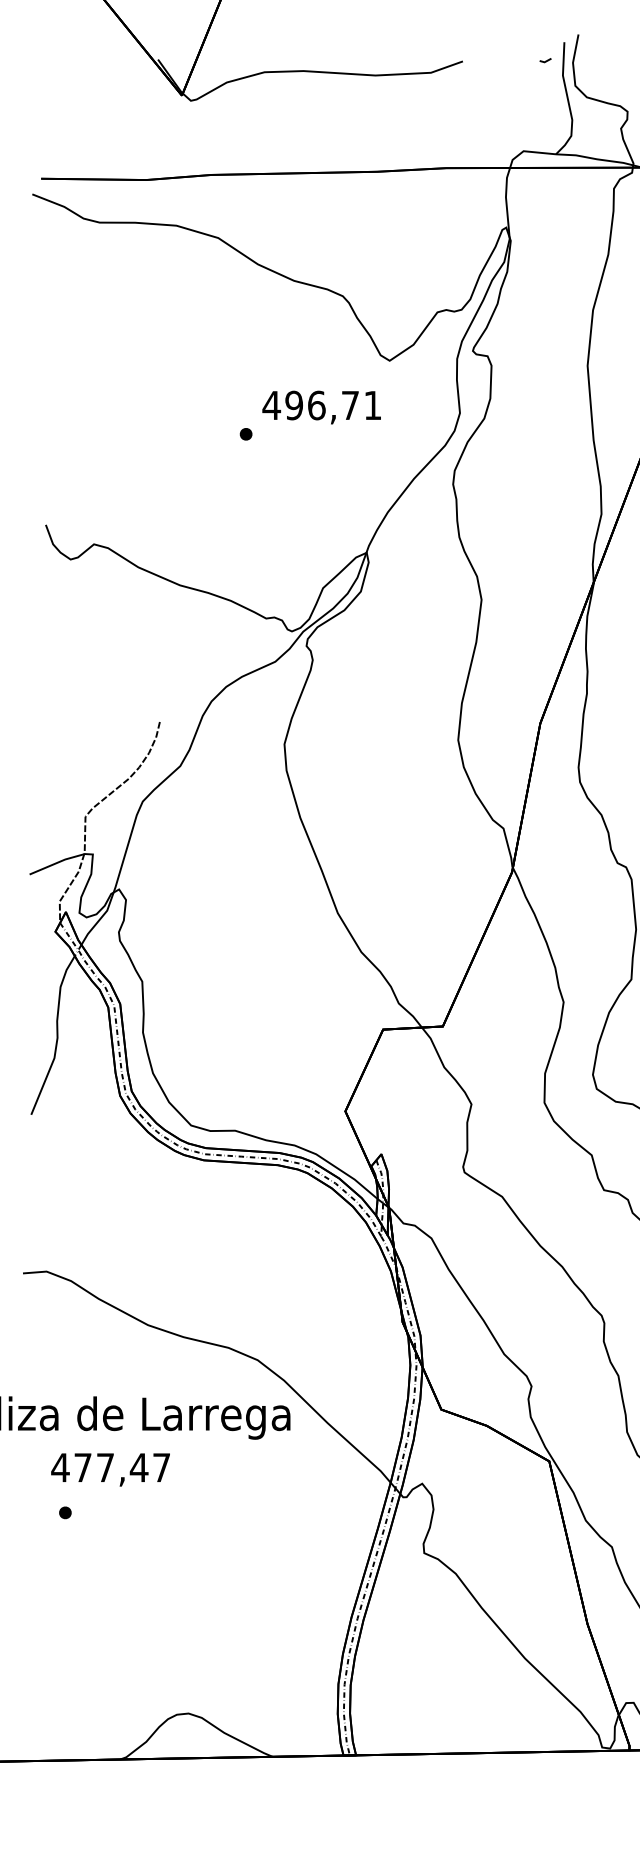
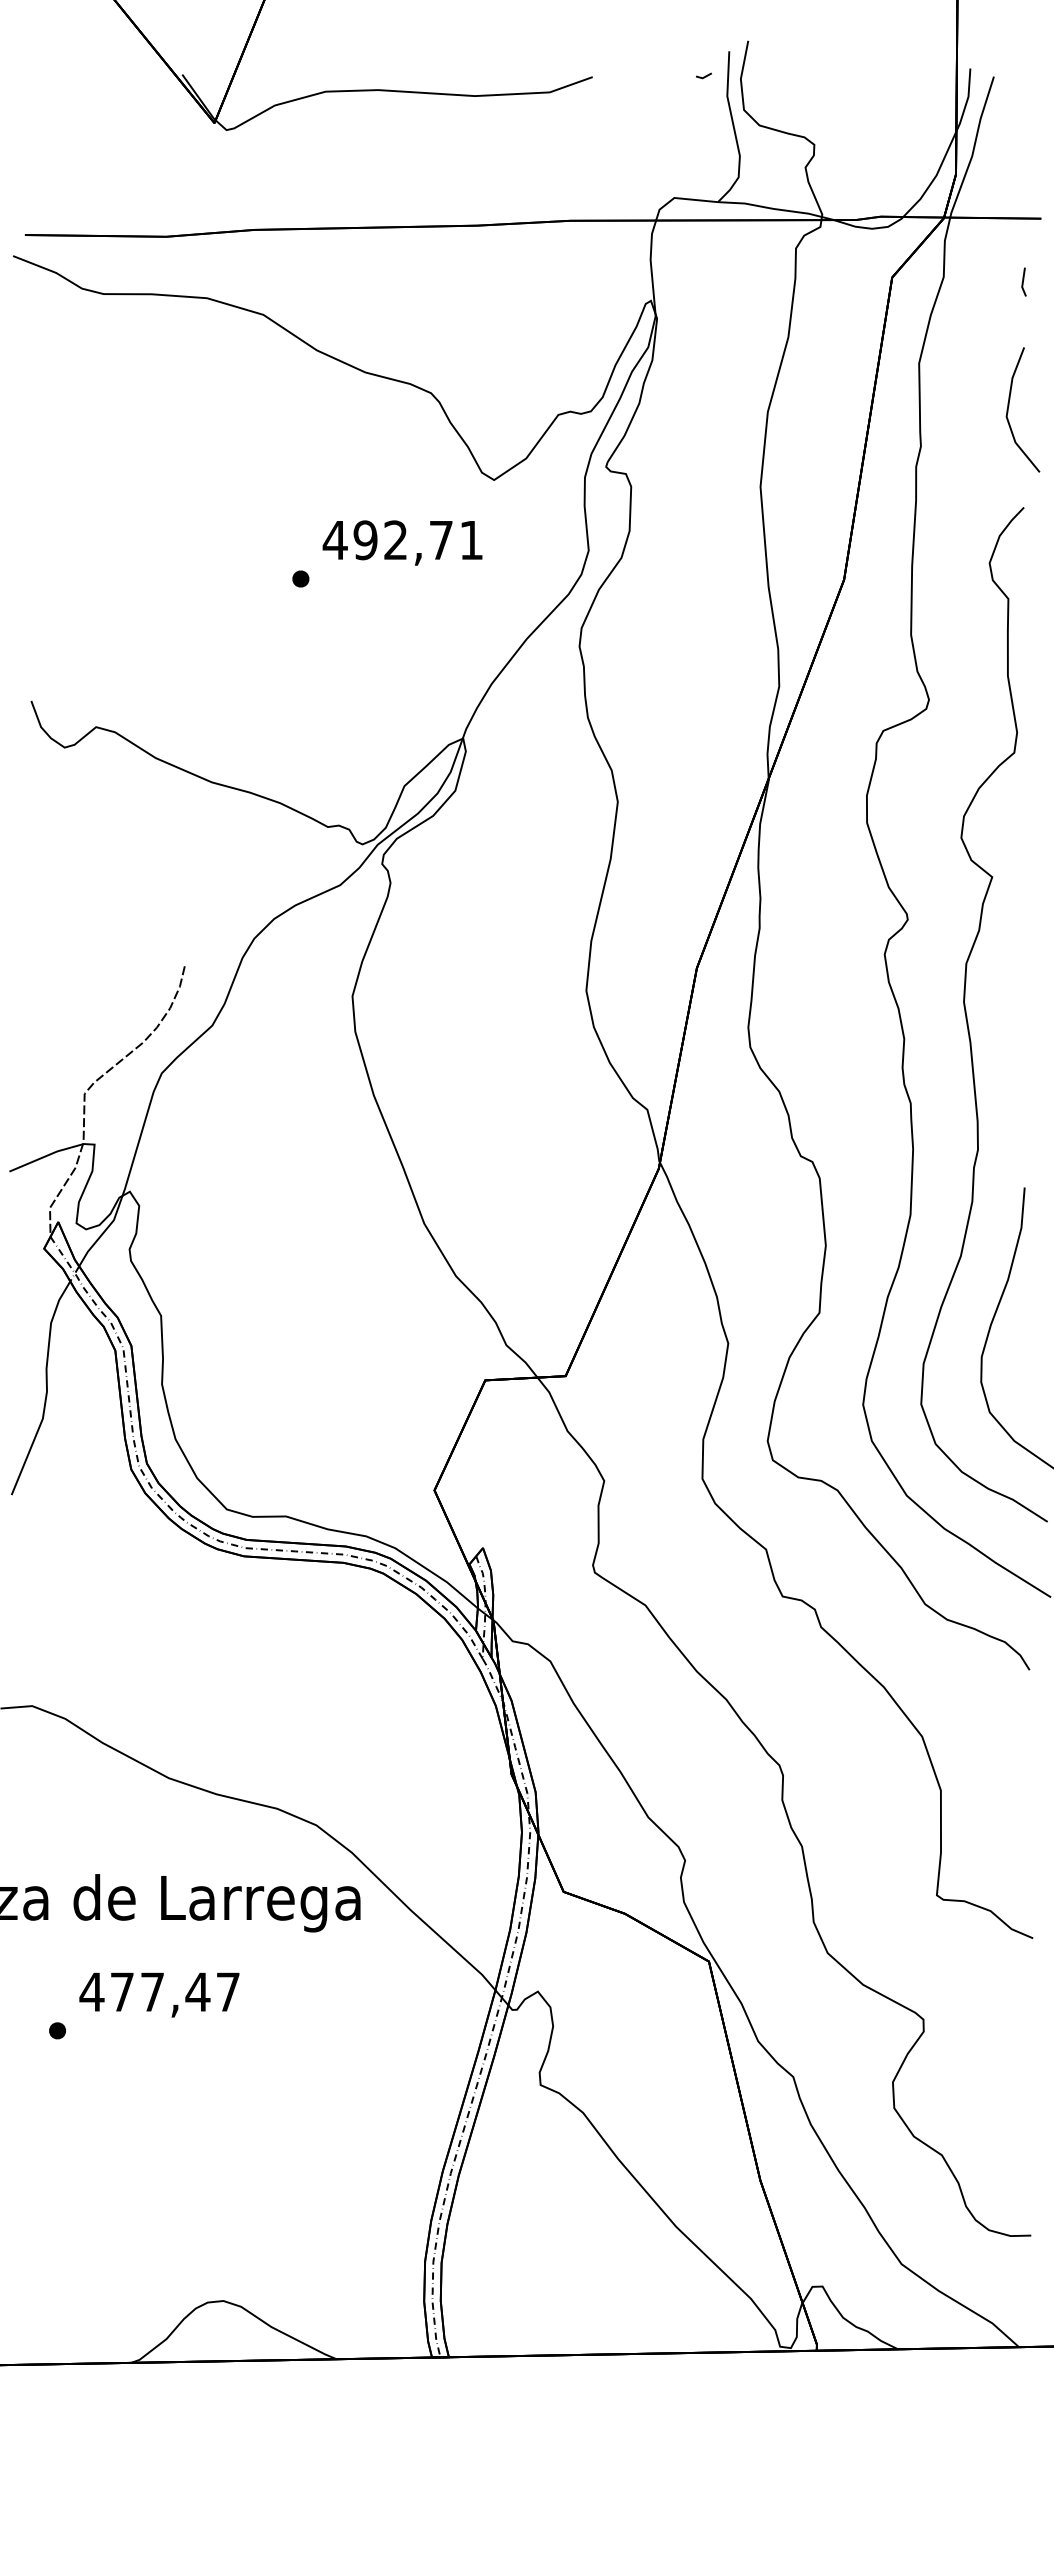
text: (317, 405) -> (396, 540), 496,71 -> 492,71
text: (110, 1469) -> (159, 1994), moved

